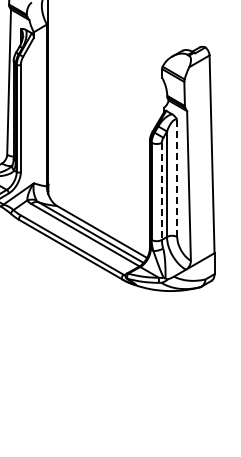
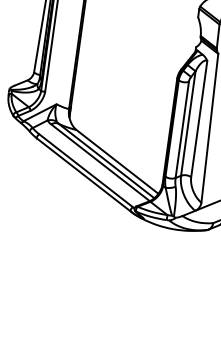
line: (177, 178) -> (199, 119), dashed -> solid
line: (161, 191) -> (181, 129), dashed -> solid

